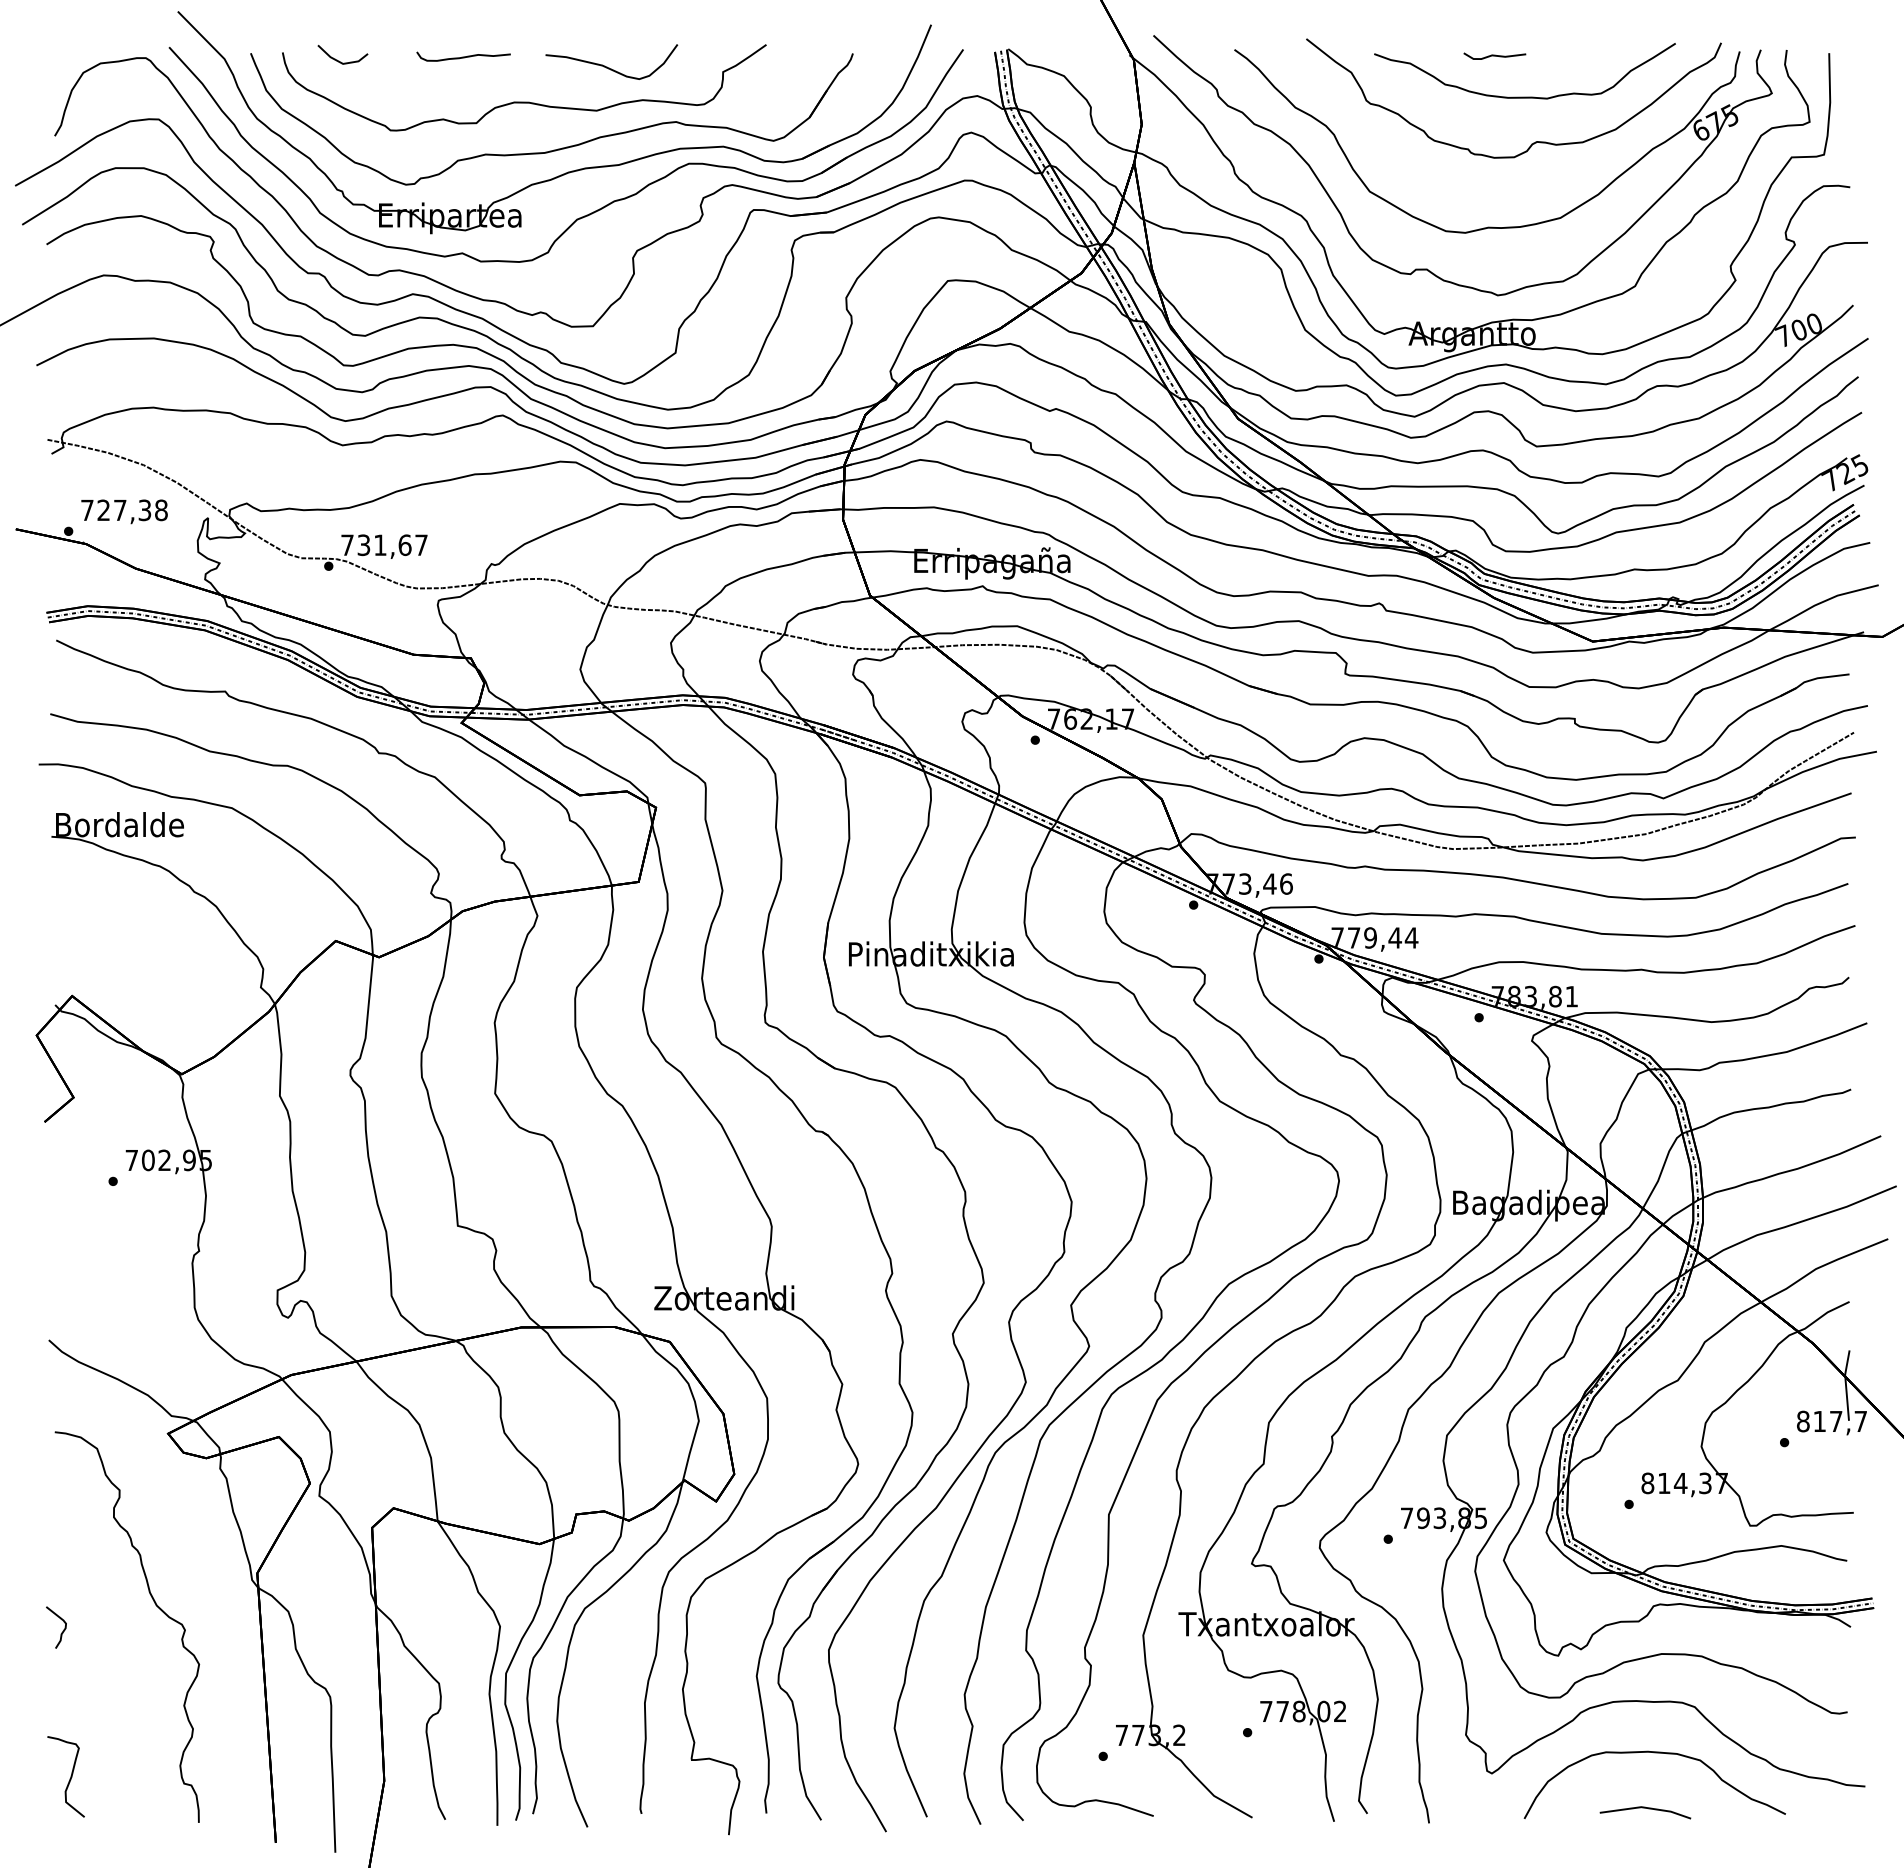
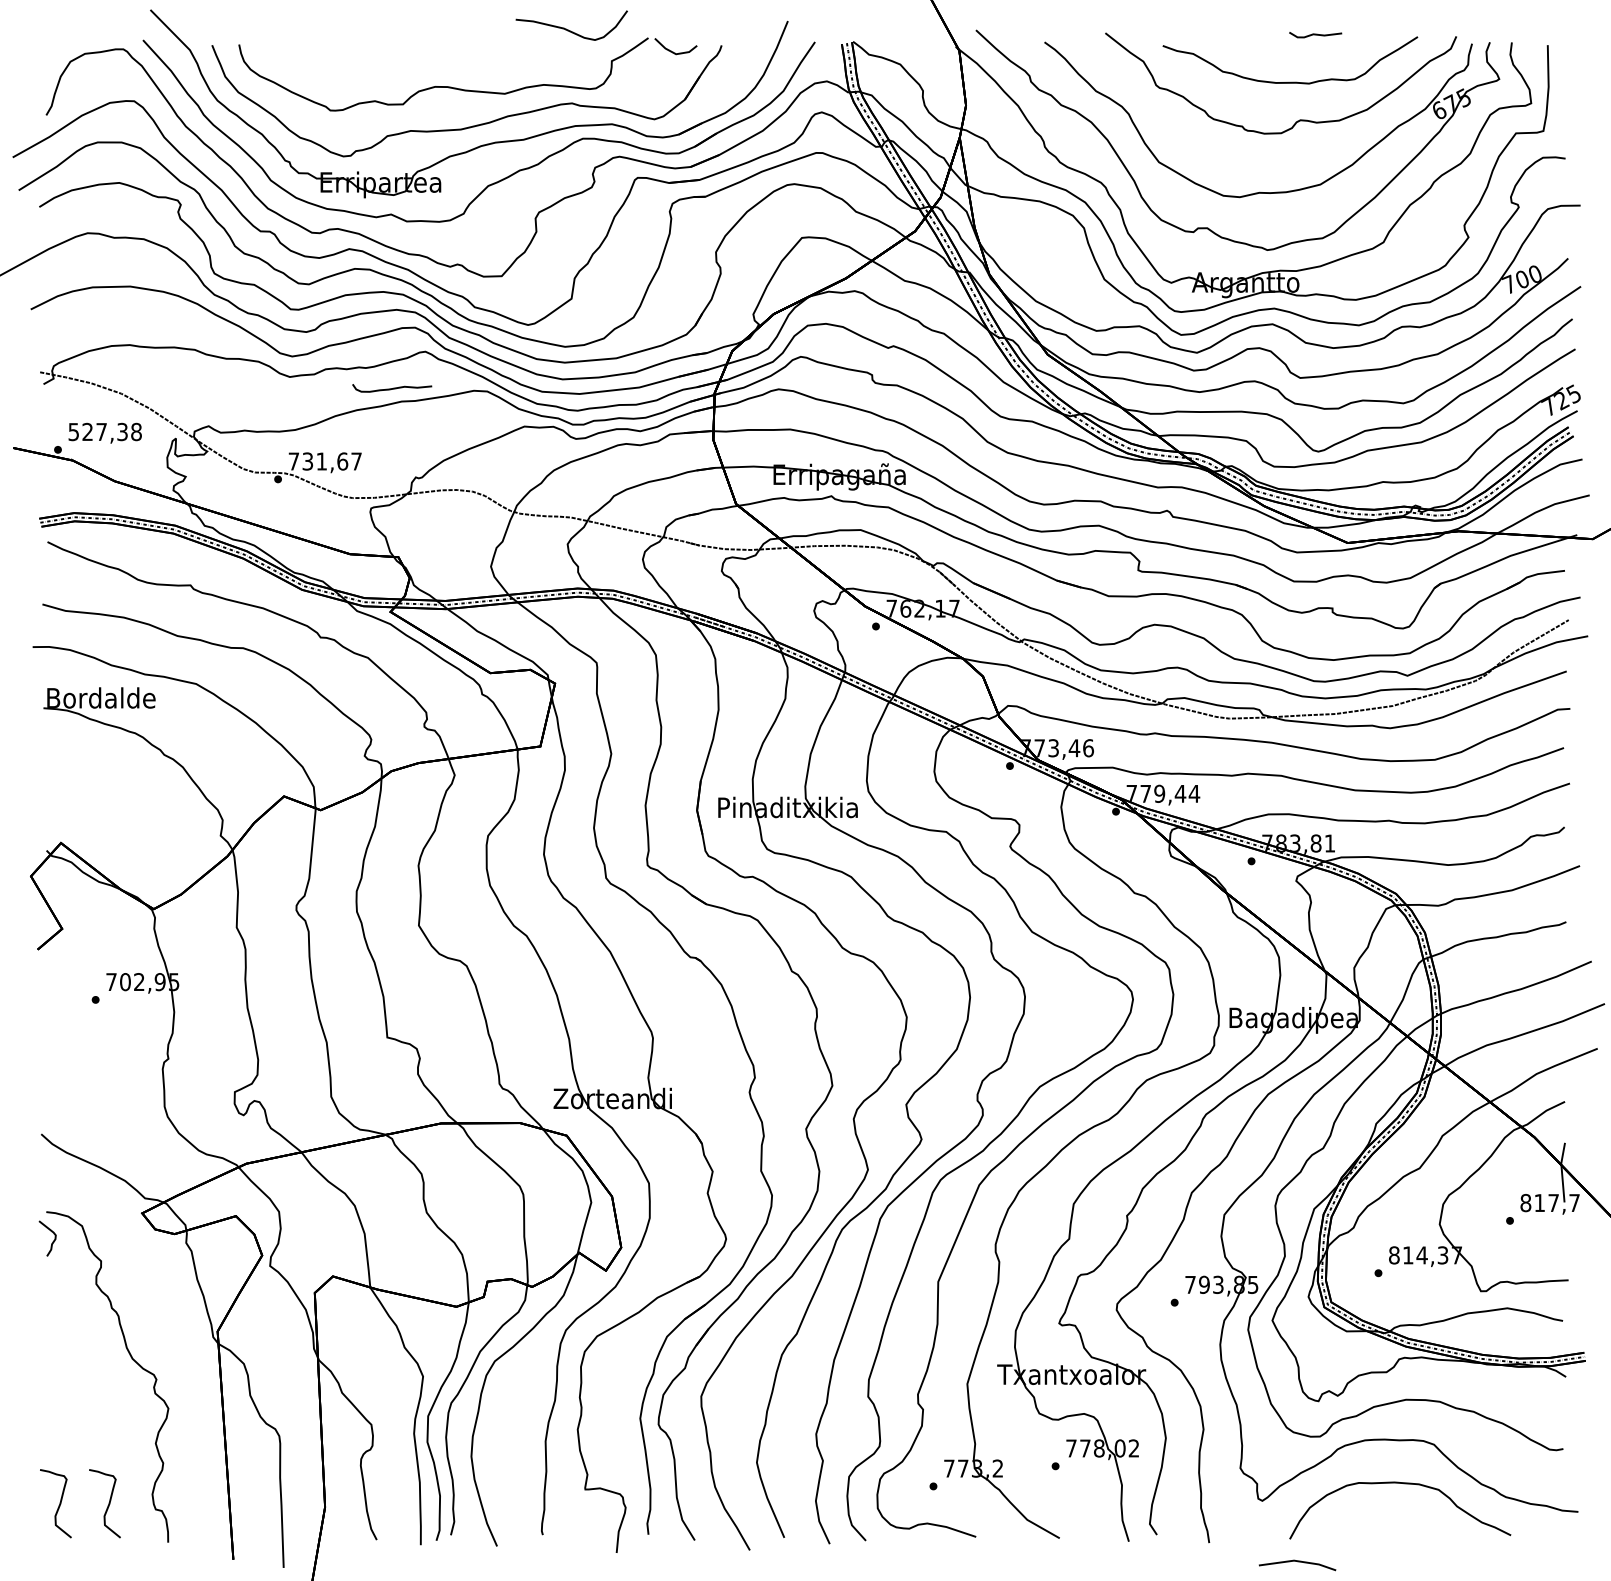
curve: (1494, 55) -> (1315, 34), moved
curve: (463, 56) -> (392, 388), moved
line: (339, 60) -> (673, 51), moved
curve: (609, 67) -> (569, 30), moved
text: (87, 510) -> (73, 432), 727,38 -> 527,38
curve: (61, 1632) -> (51, 1242), moved
curve: (127, 1778) -> (107, 1505), added
line: (1645, 1808) -> (1297, 1561), moved

